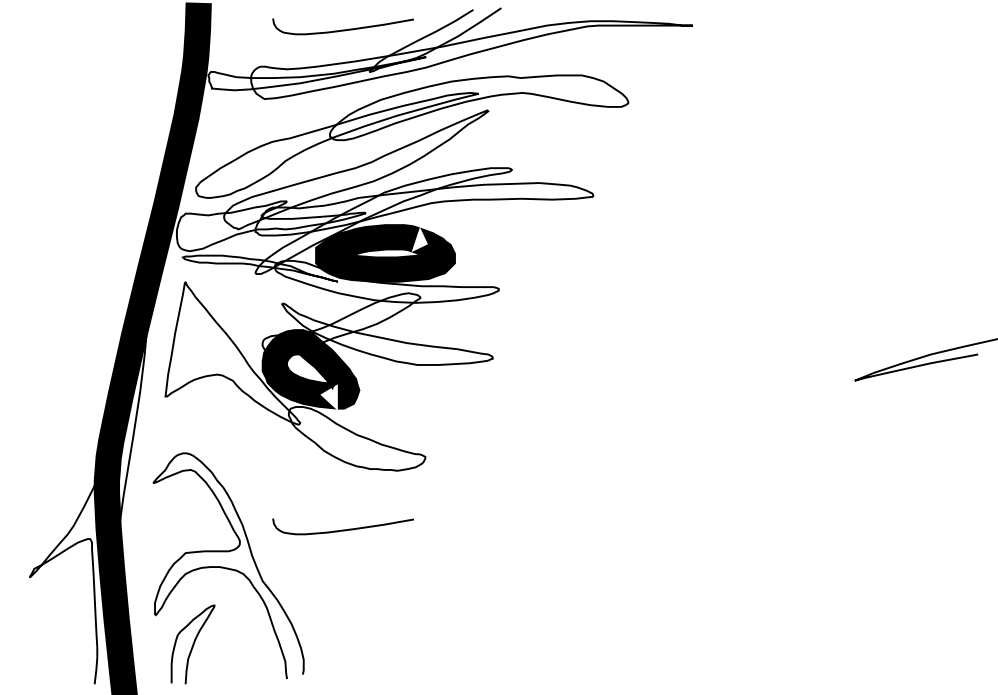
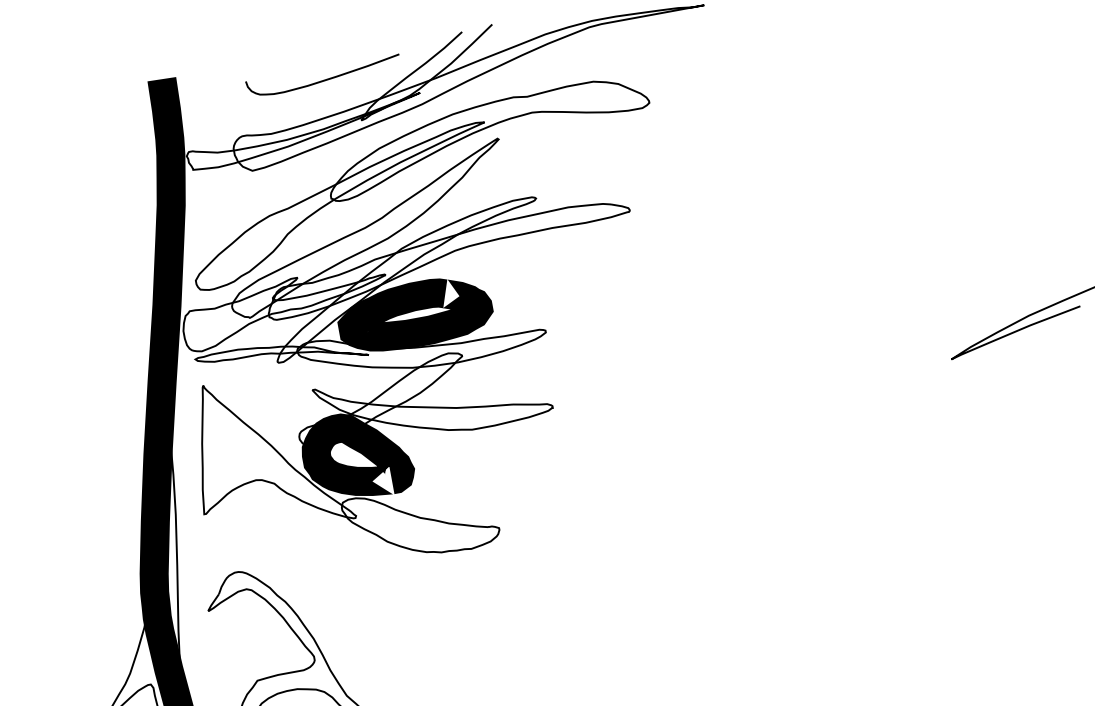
curve: (342, 529) -> (423, 623), removed

